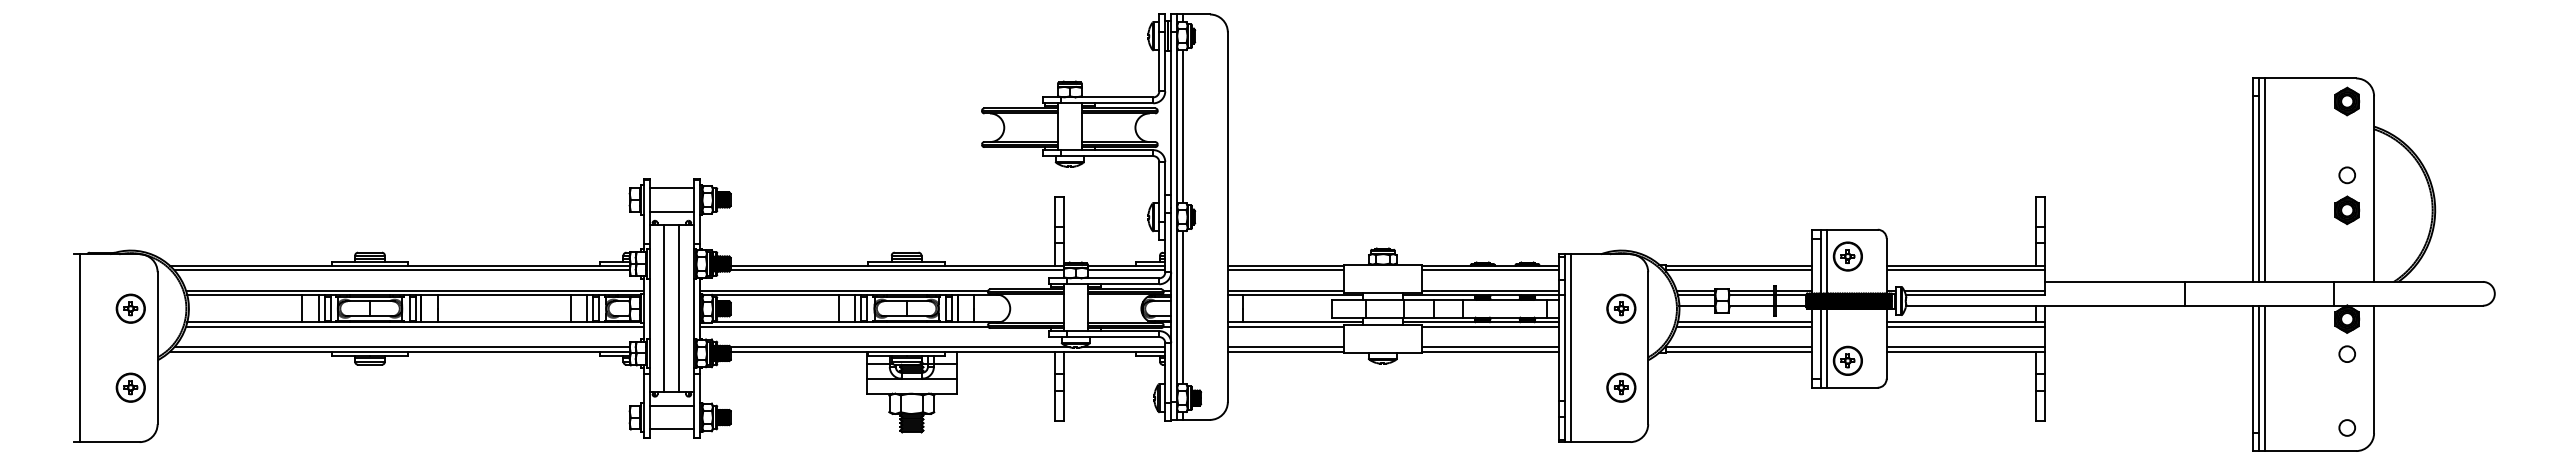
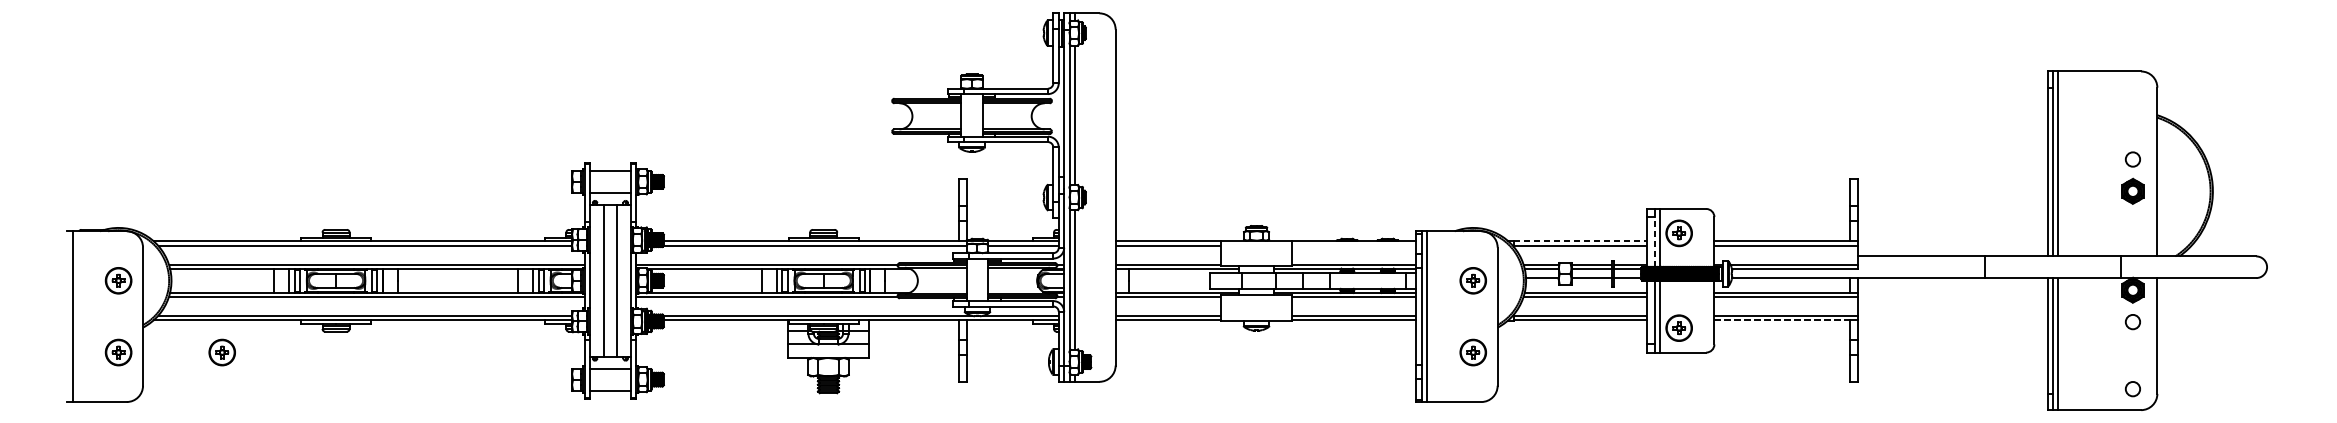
part: (2347, 101) -> (2133, 92), removed
line: (1739, 265) -> (1580, 241), solid -> dashed
line: (1821, 266) -> (1655, 242), solid -> dashed
line: (1489, 269) -> (1353, 245), removed
line: (1961, 351) -> (1782, 319), solid -> dashed
part: (244, 387) -> (221, 352), added

